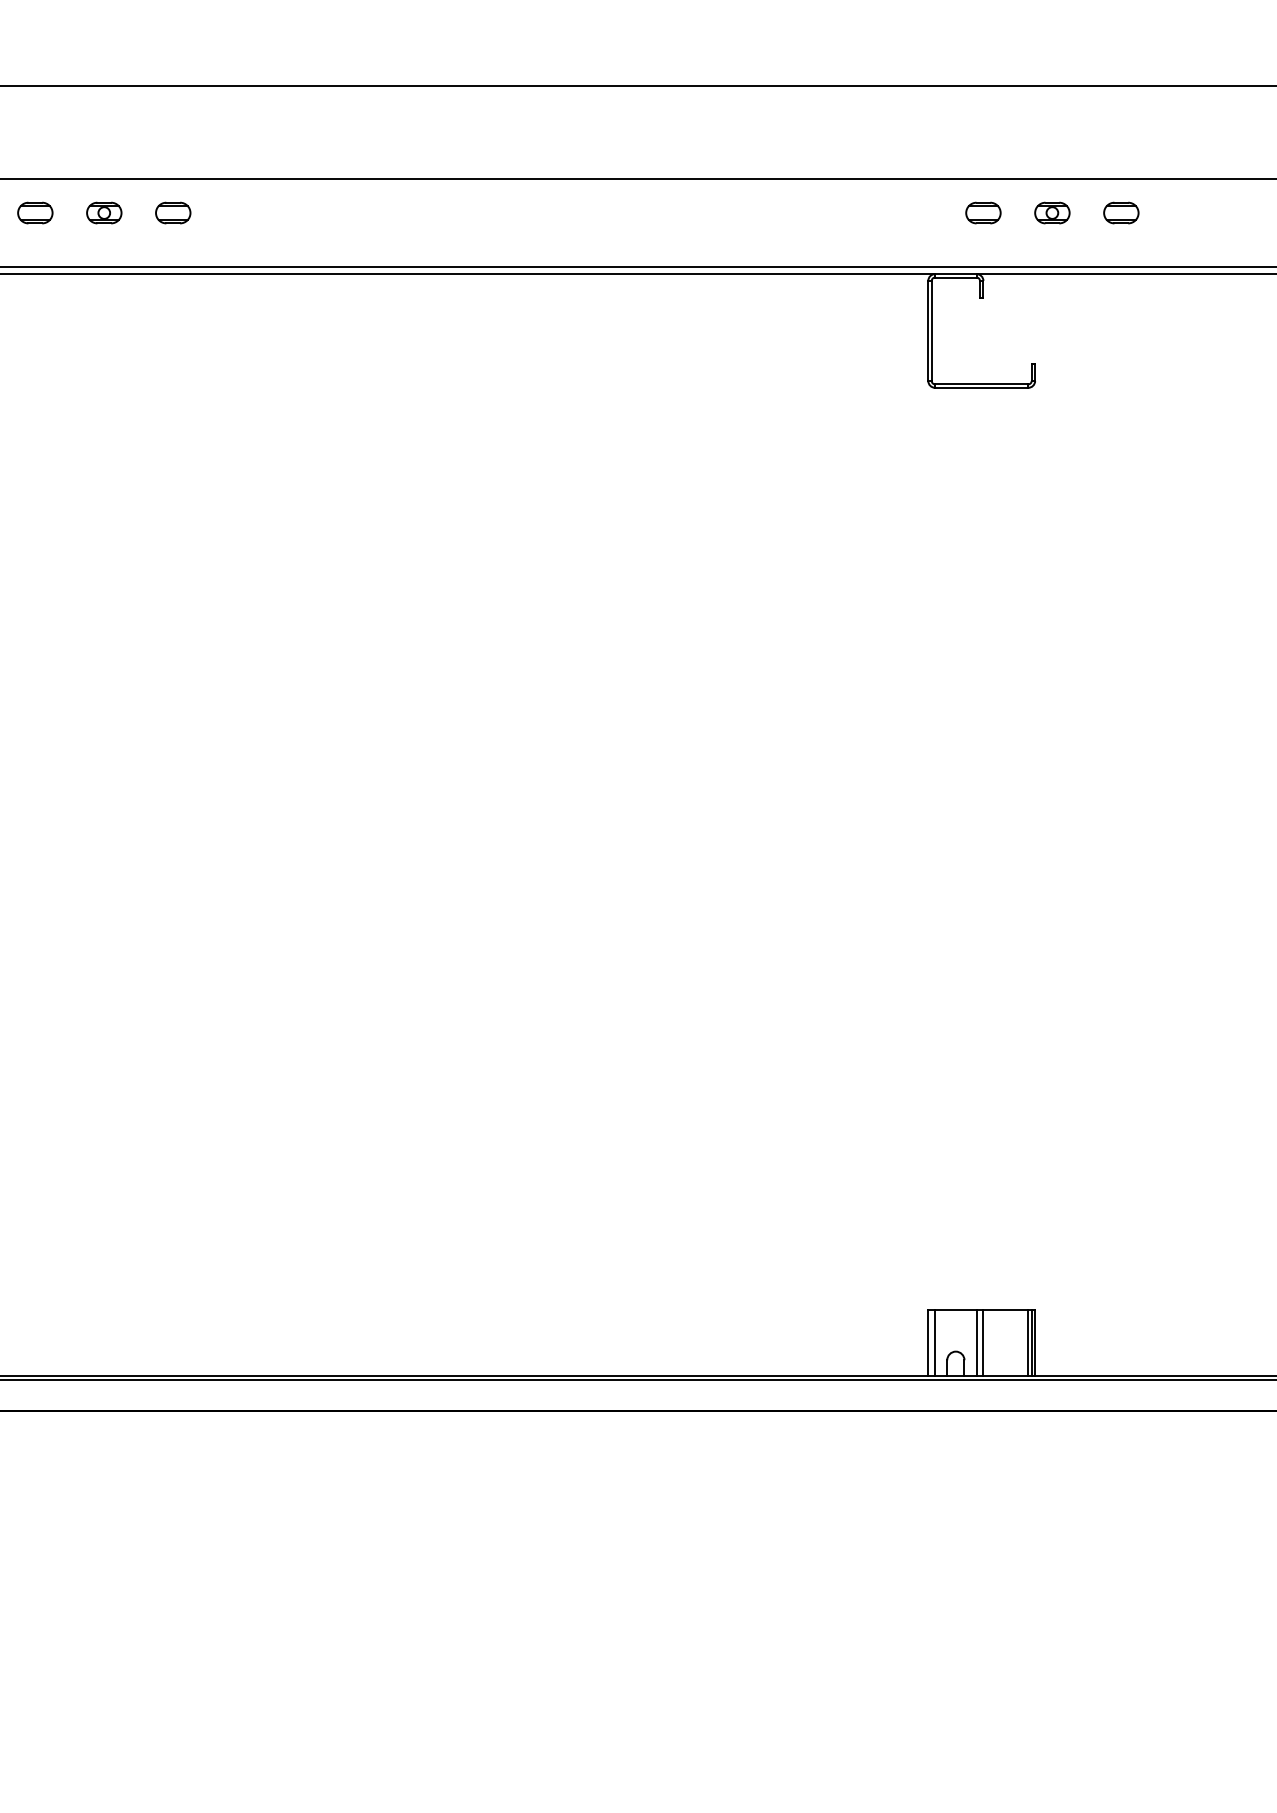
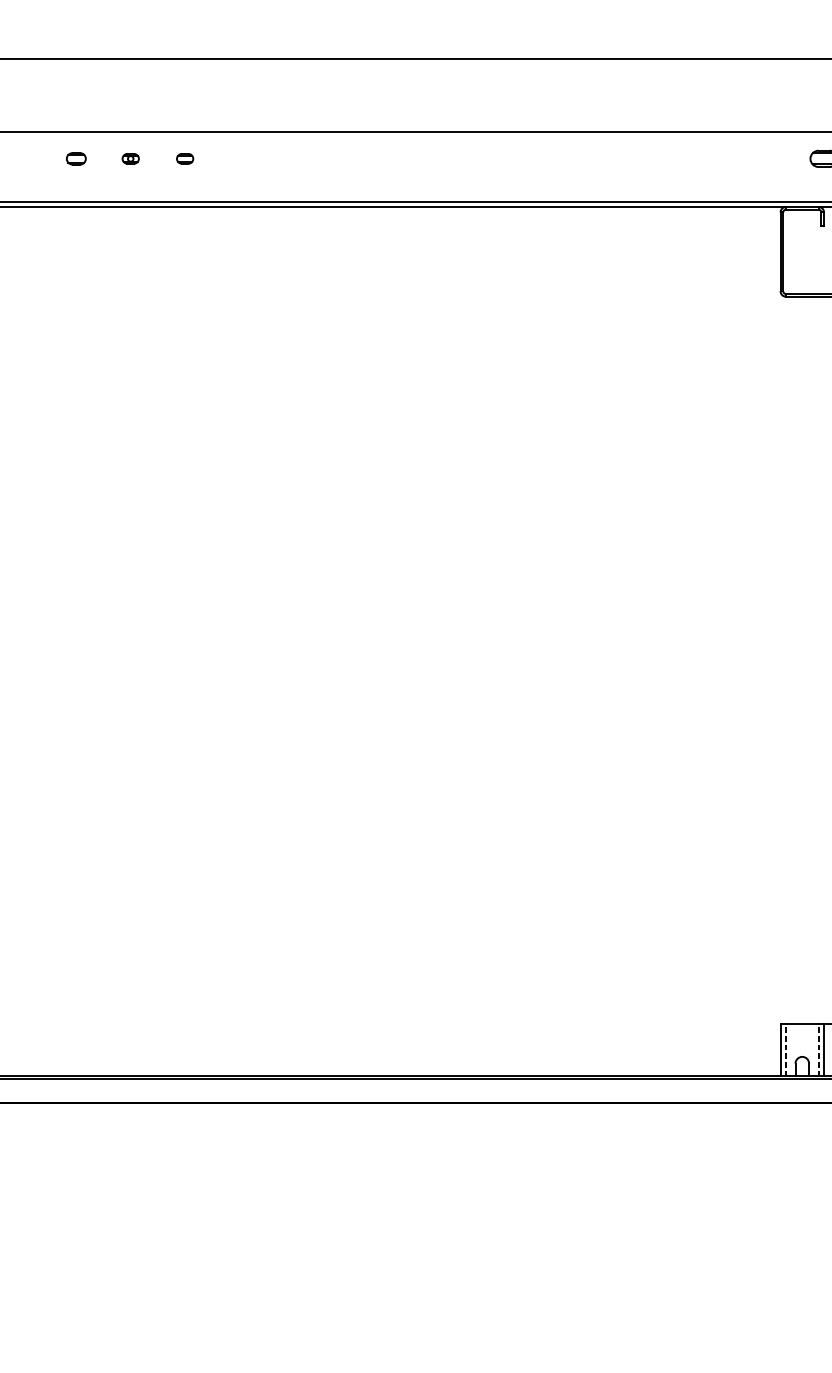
part: (35, 212) -> (76, 158), size x0.7
part: (104, 212) -> (130, 158), size x0.6
part: (173, 212) -> (185, 158), size x0.6
line: (935, 1343) -> (786, 1050), solid -> dashed
line: (976, 1343) -> (818, 1050), solid -> dashed

